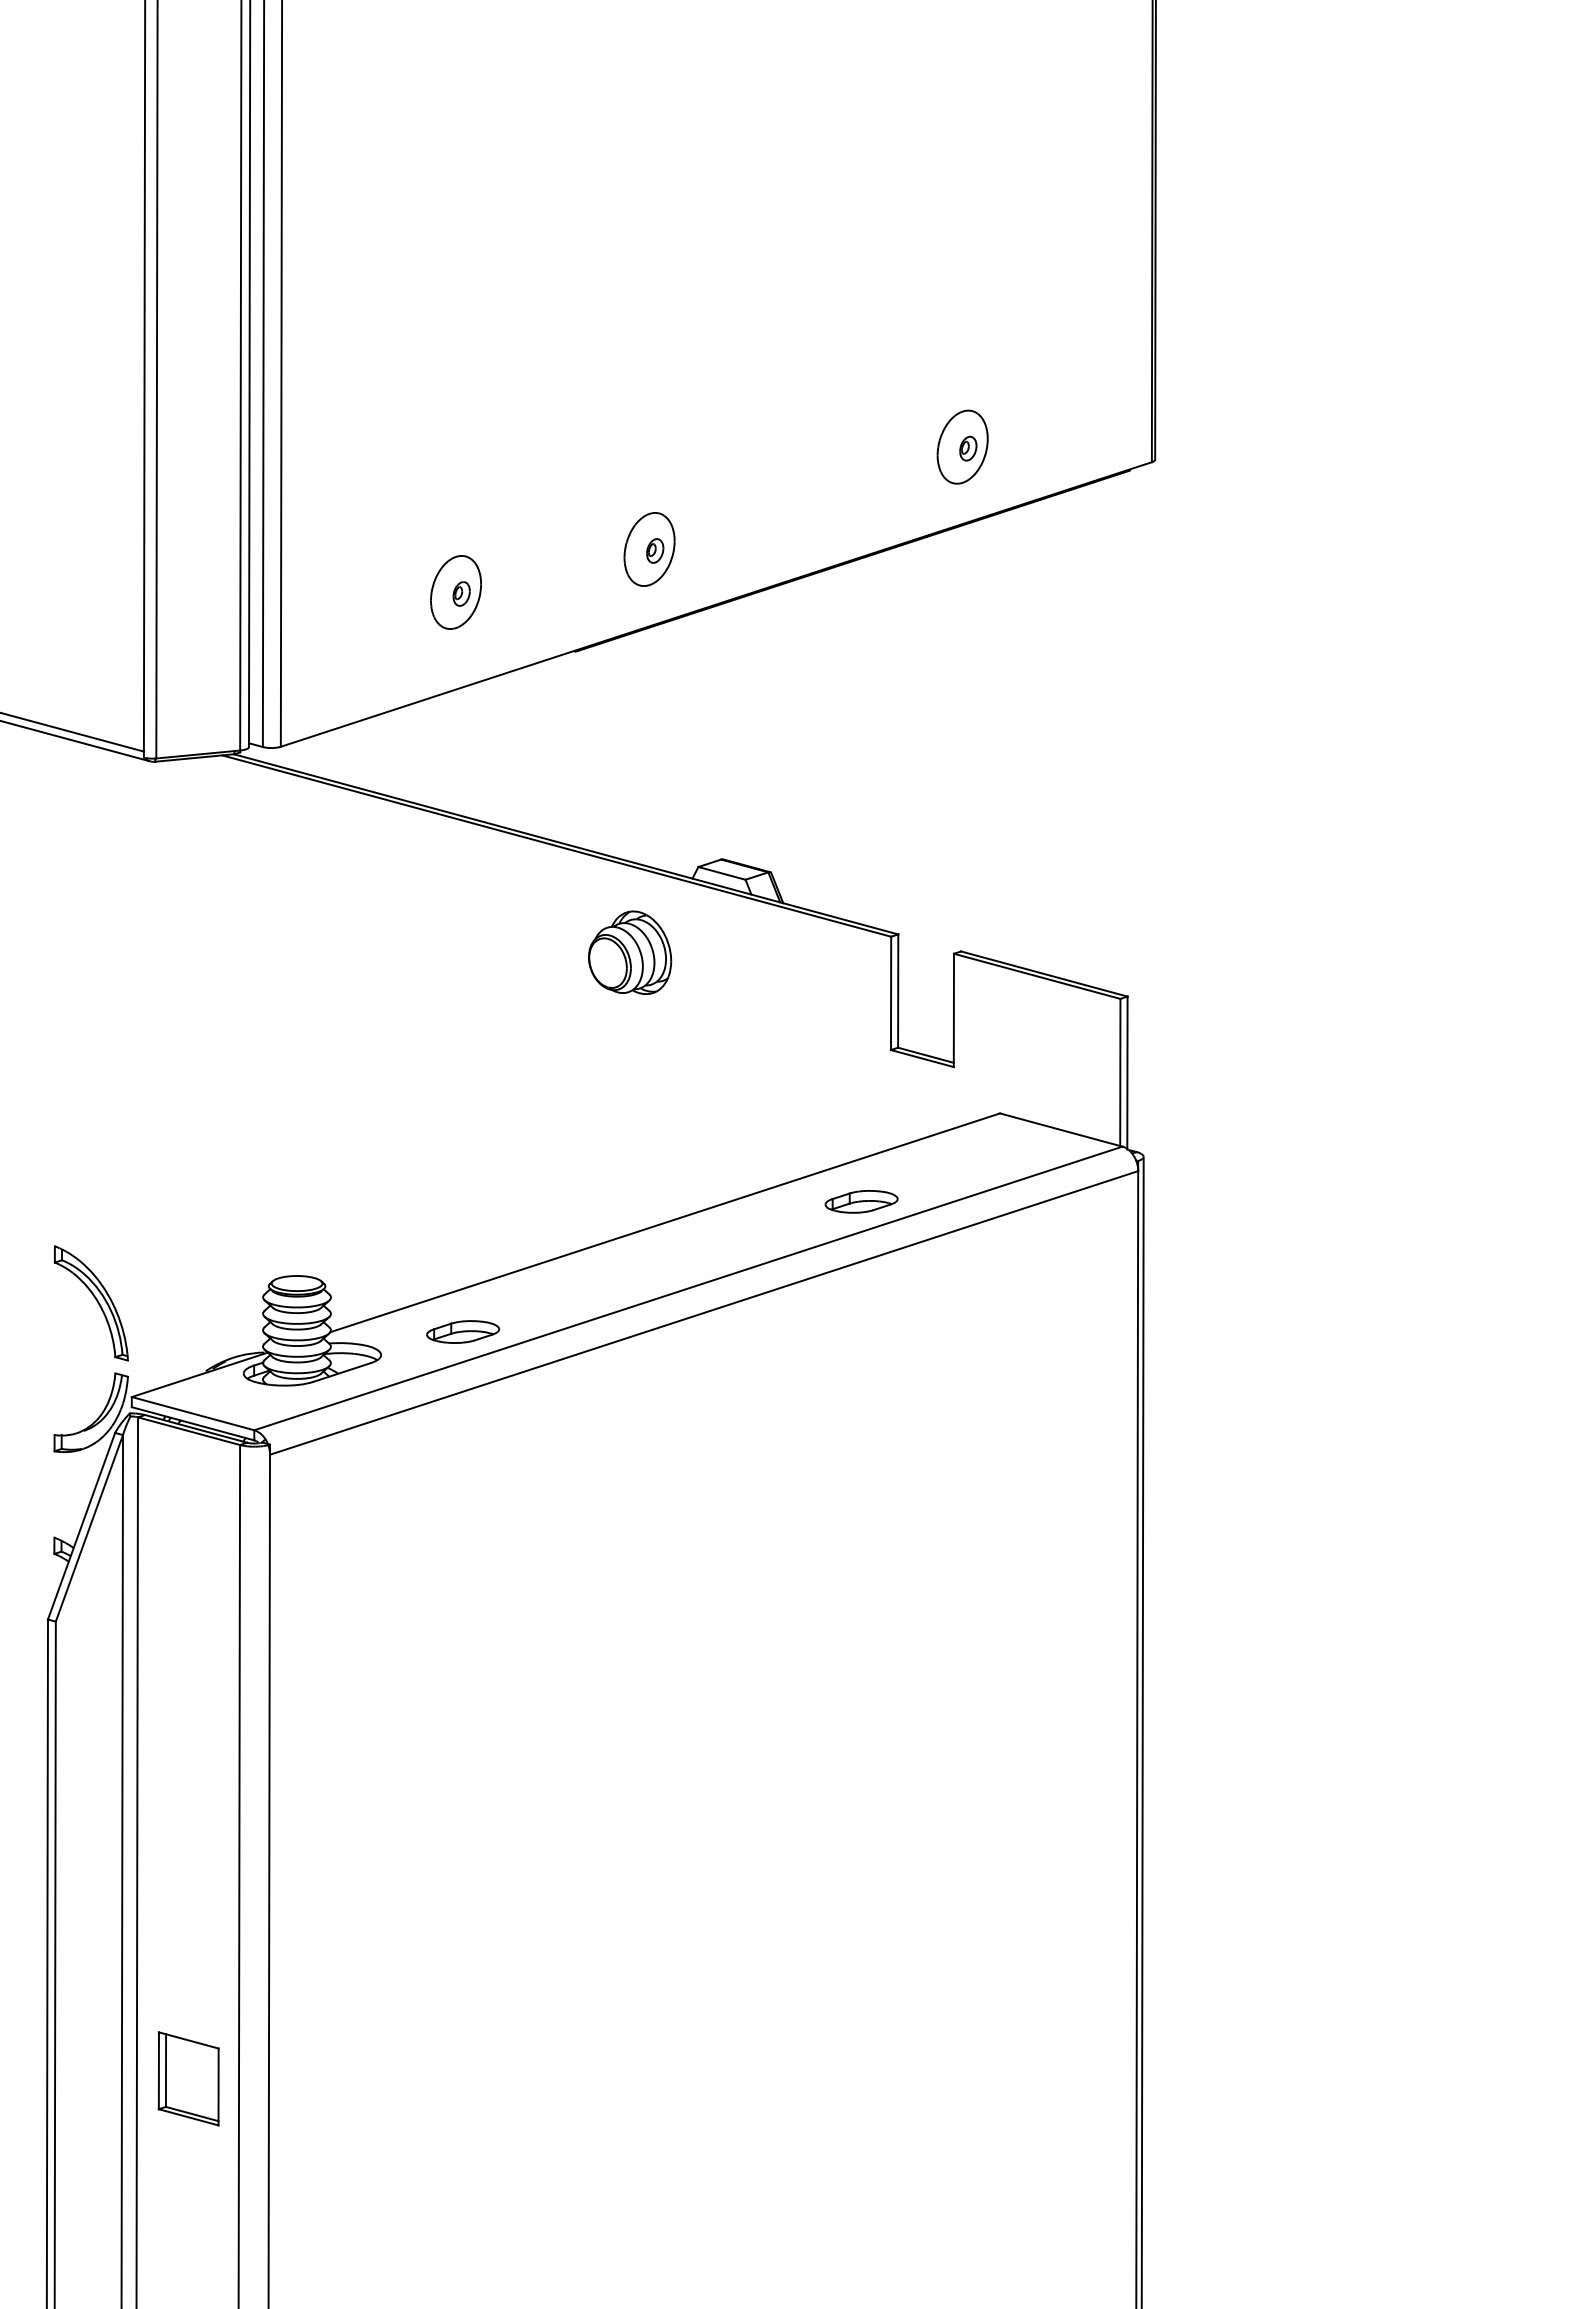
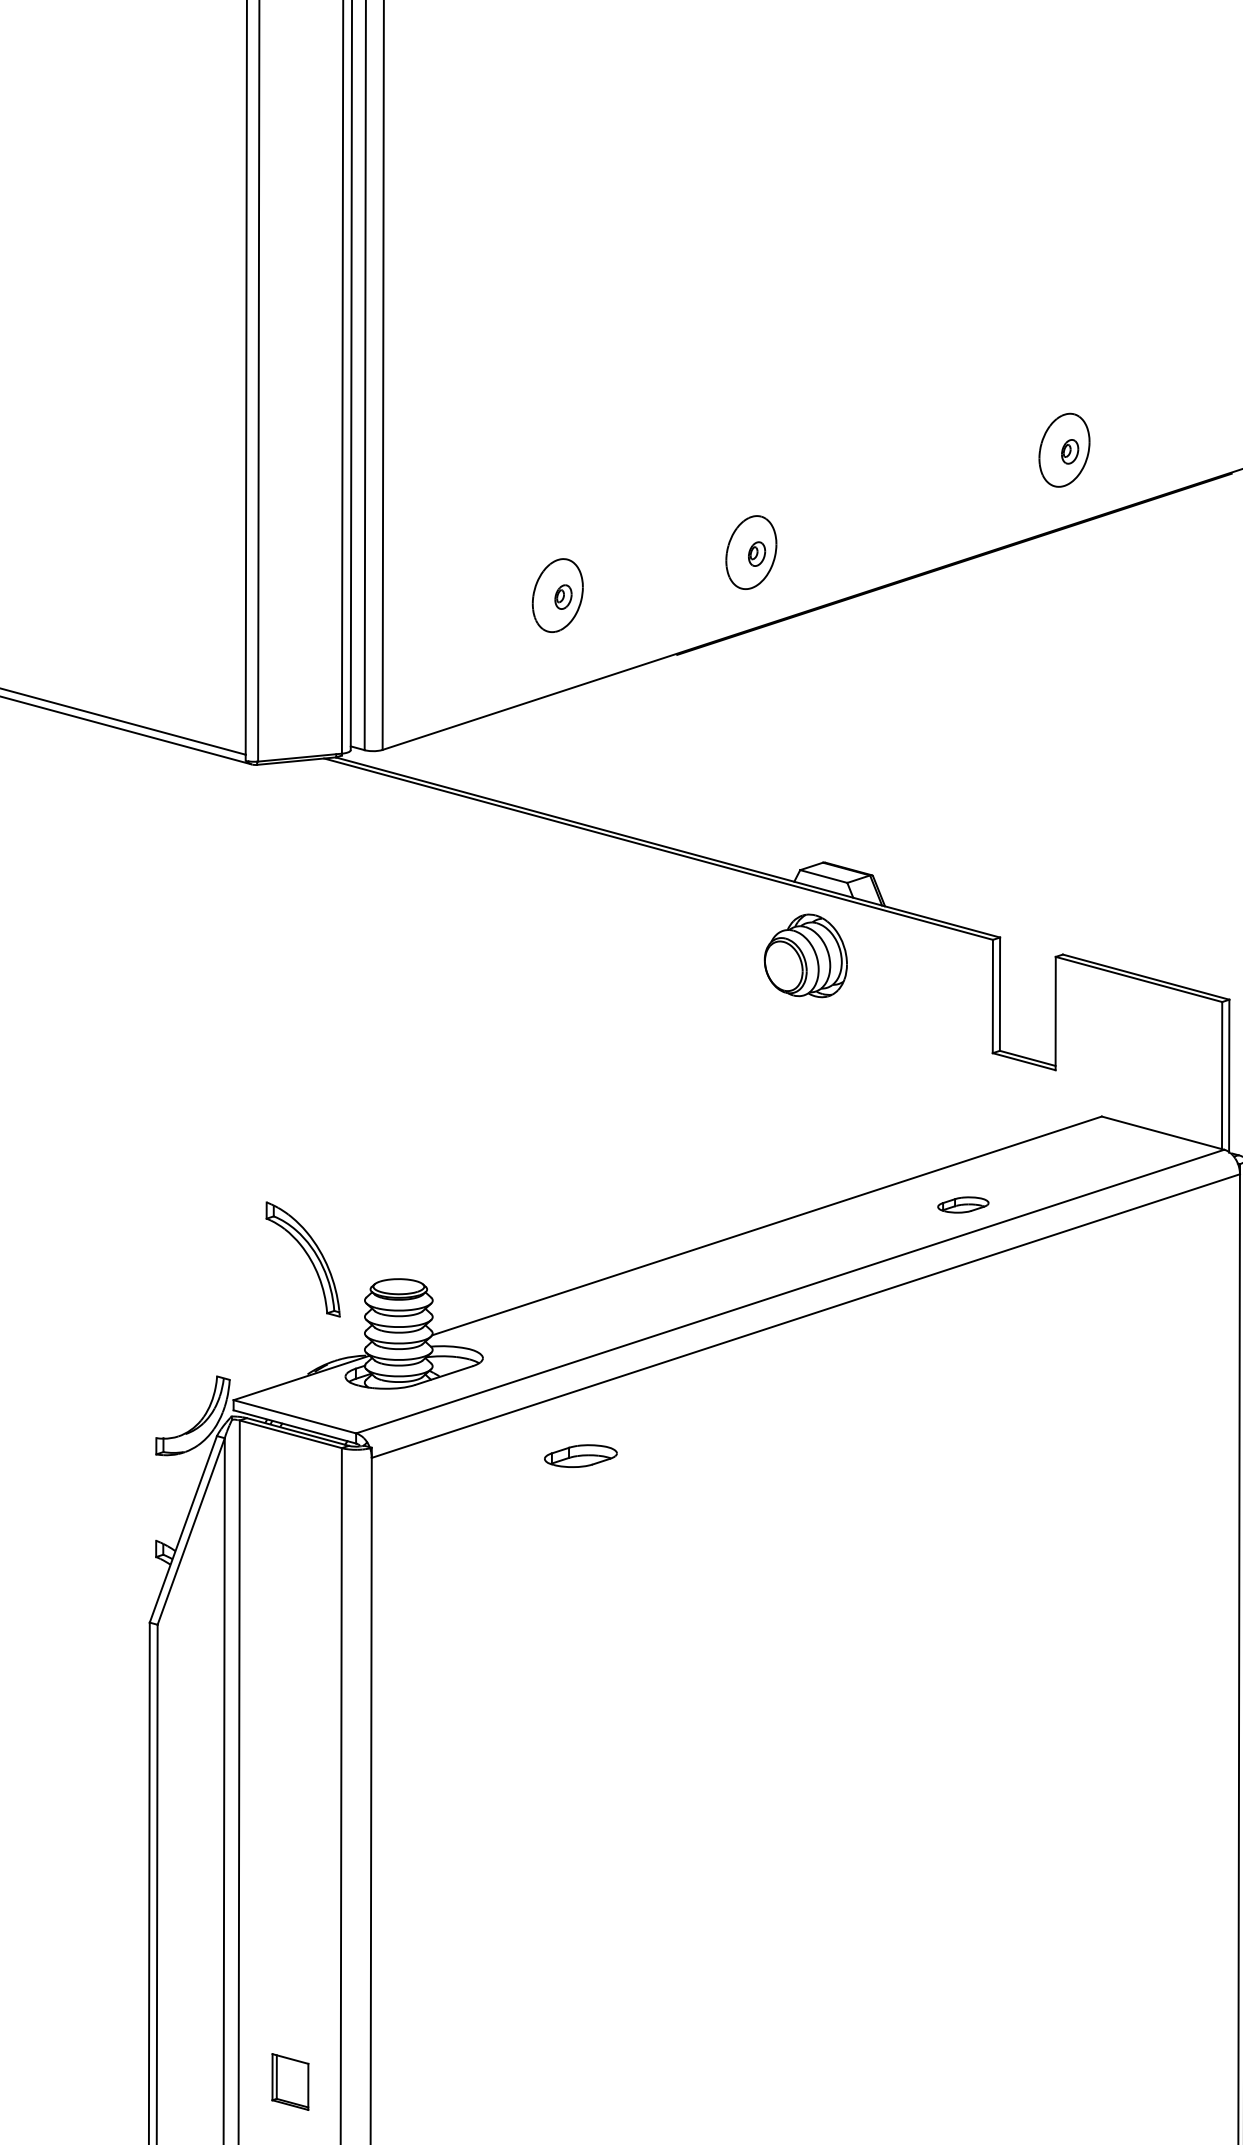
part: (630, 952) -> (806, 955), moved
part: (861, 1201) -> (963, 1204), size x0.7
part: (96, 1301) -> (308, 1257), moved
part: (462, 1331) -> (580, 1455), moved
part: (188, 2078) -> (290, 2081), size x0.6

